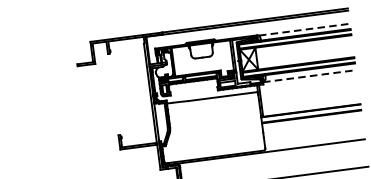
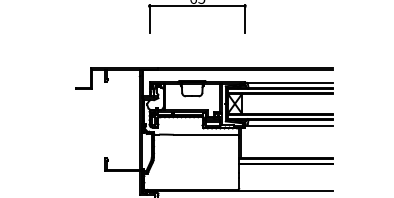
line: (304, 29) -> (289, 82), dashed -> solid
line: (309, 76) -> (288, 126), dashed -> solid

